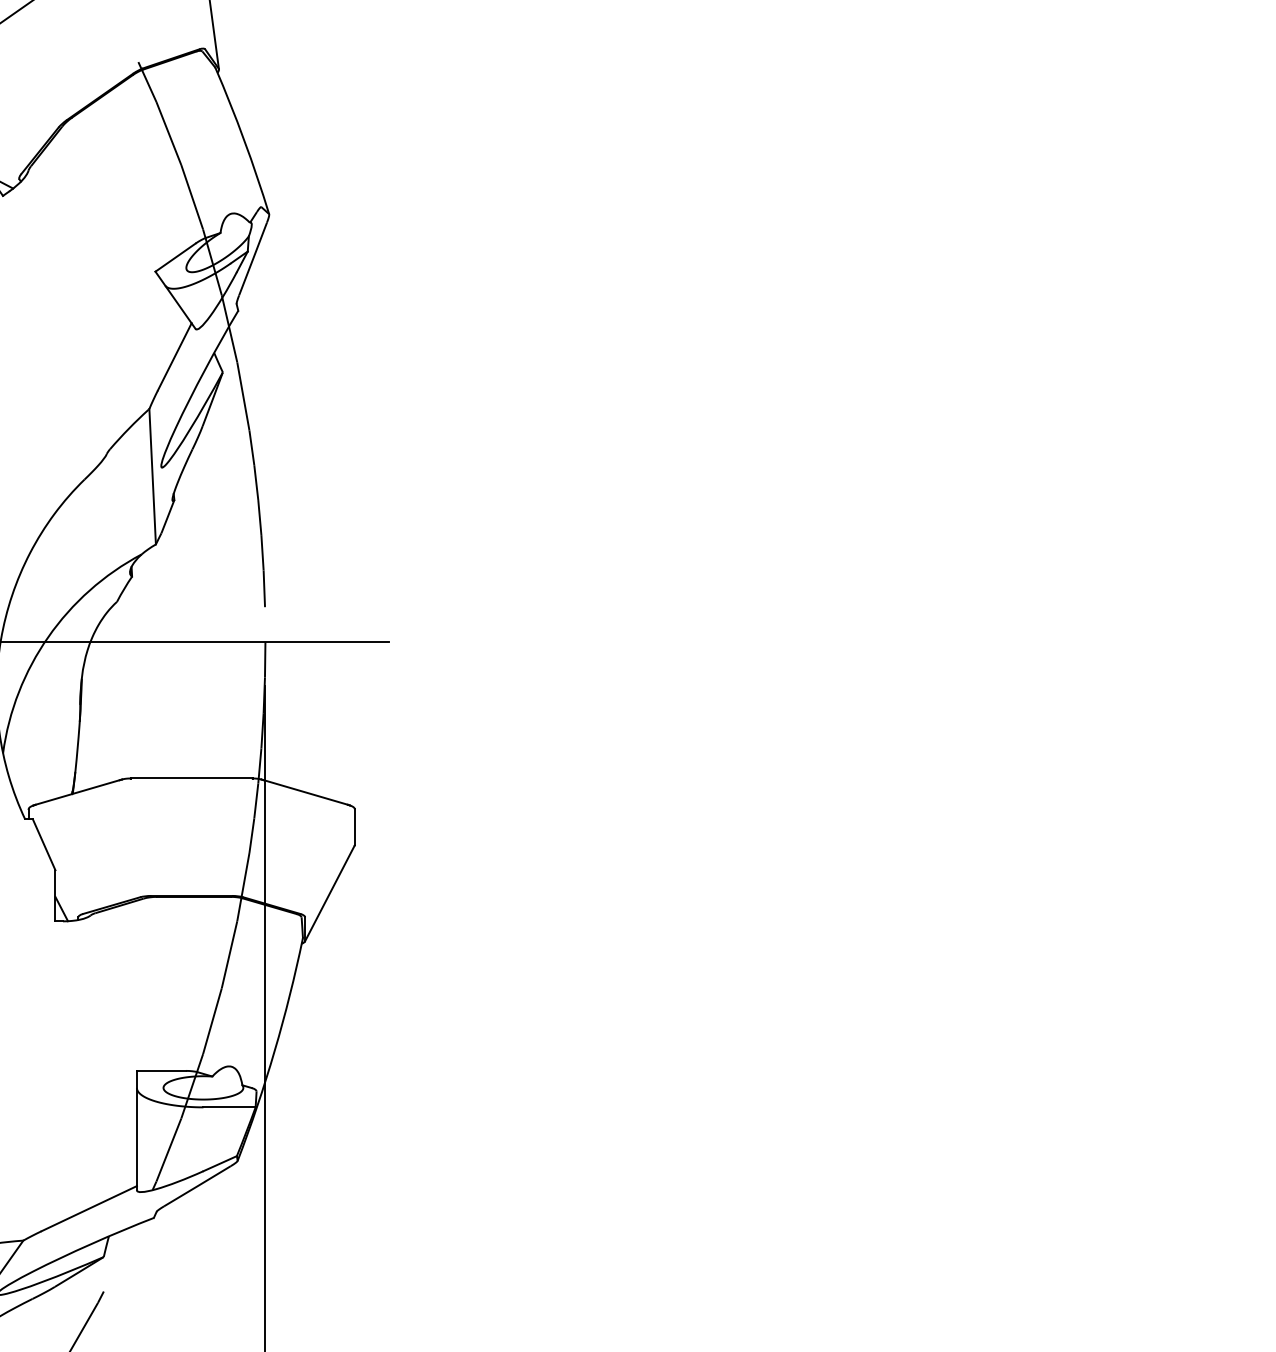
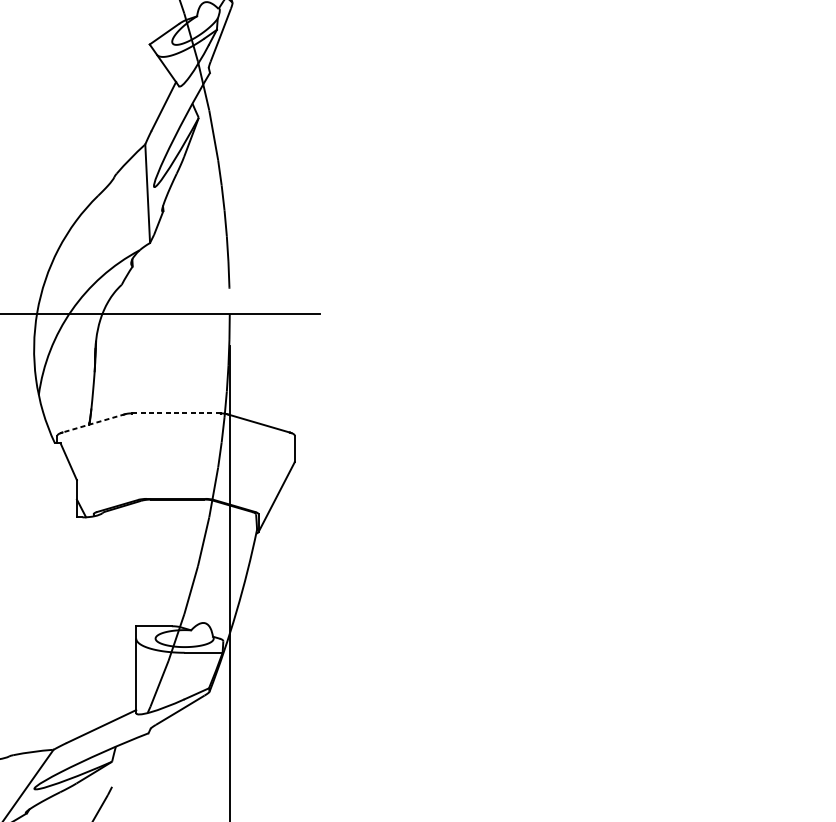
line: (191, 778) -> (175, 413), solid -> dashed
line: (78, 792) -> (93, 423), solid -> dashed

